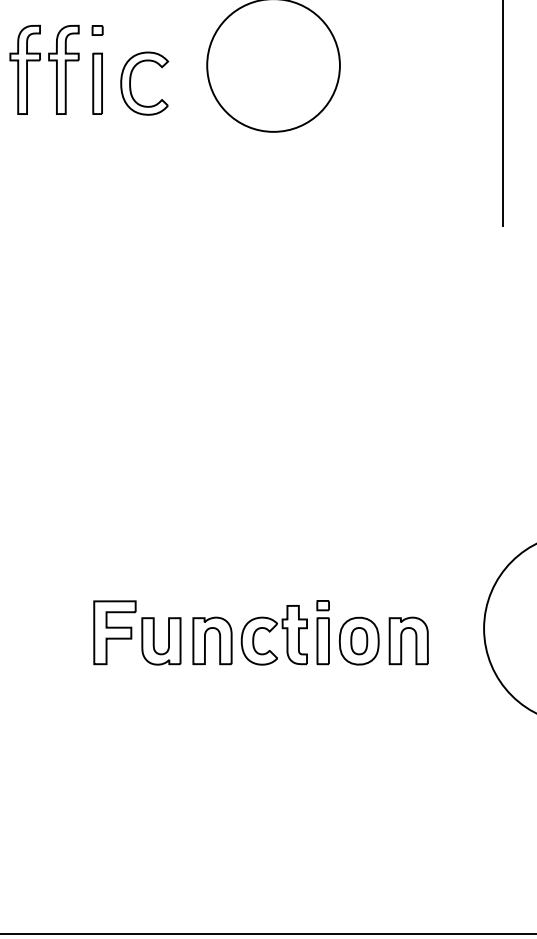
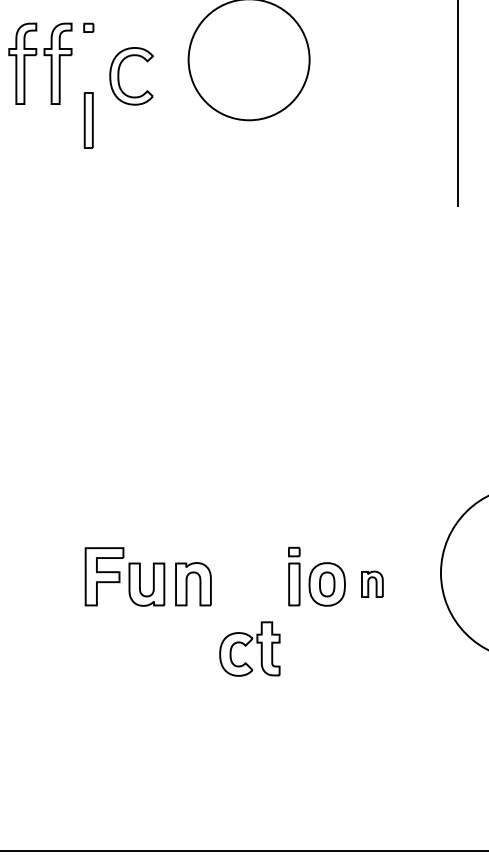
part: (97, 83) -> (88, 120), moved
part: (273, 634) -> (249, 648), moved
part: (408, 641) -> (372, 584), size x0.6

